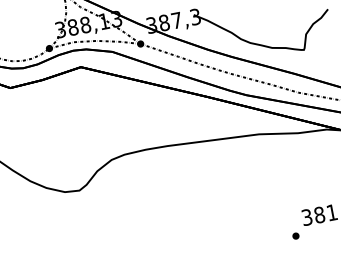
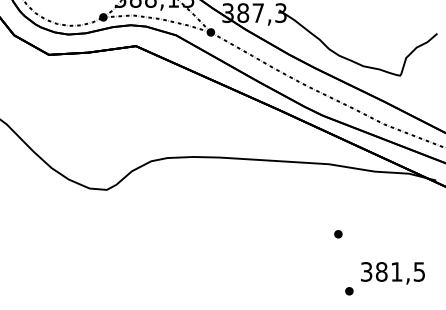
part: (277, 190) -> (338, 234), added

